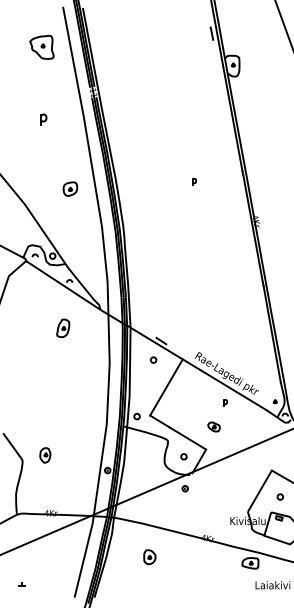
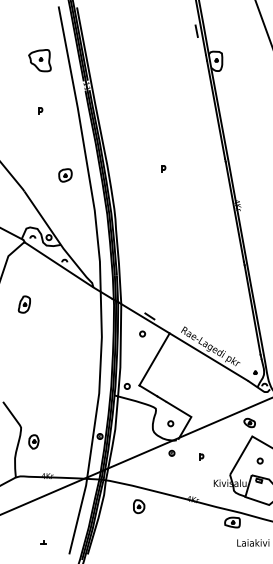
part: (41, 47) -> (39, 60), moved
part: (43, 119) -> (40, 110), size x0.62
part: (194, 181) -> (163, 168), moved
part: (63, 328) -> (24, 304), moved
part: (225, 402) -> (201, 456), moved
part: (213, 426) -> (249, 422), moved
part: (45, 455) -> (34, 442), moved
part: (149, 557) -> (138, 506), moved
part: (21, 584) -> (43, 542), moved

